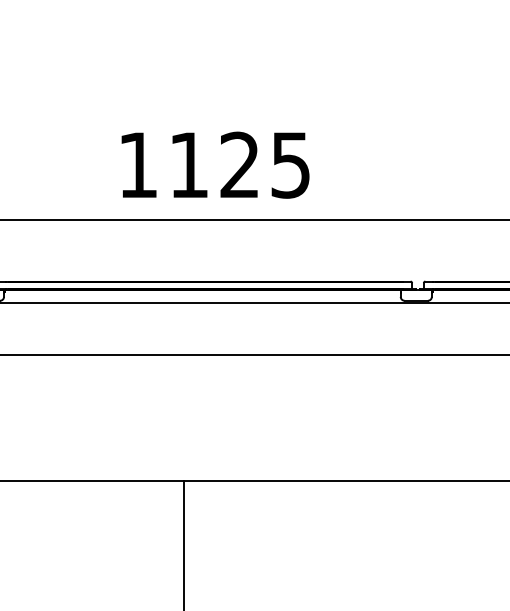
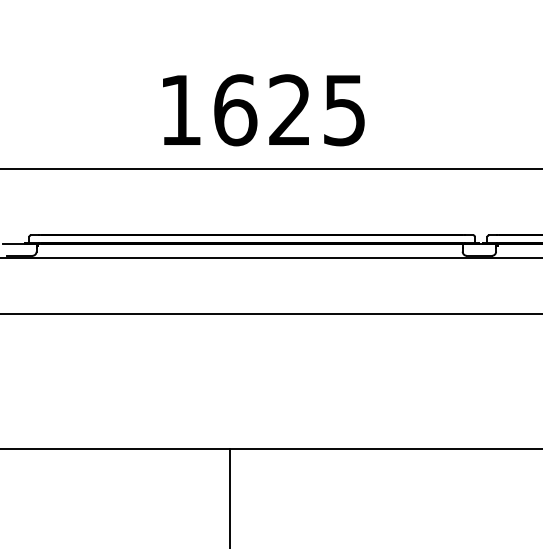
text: (189, 164) -> (235, 109), 1125 -> 1625

